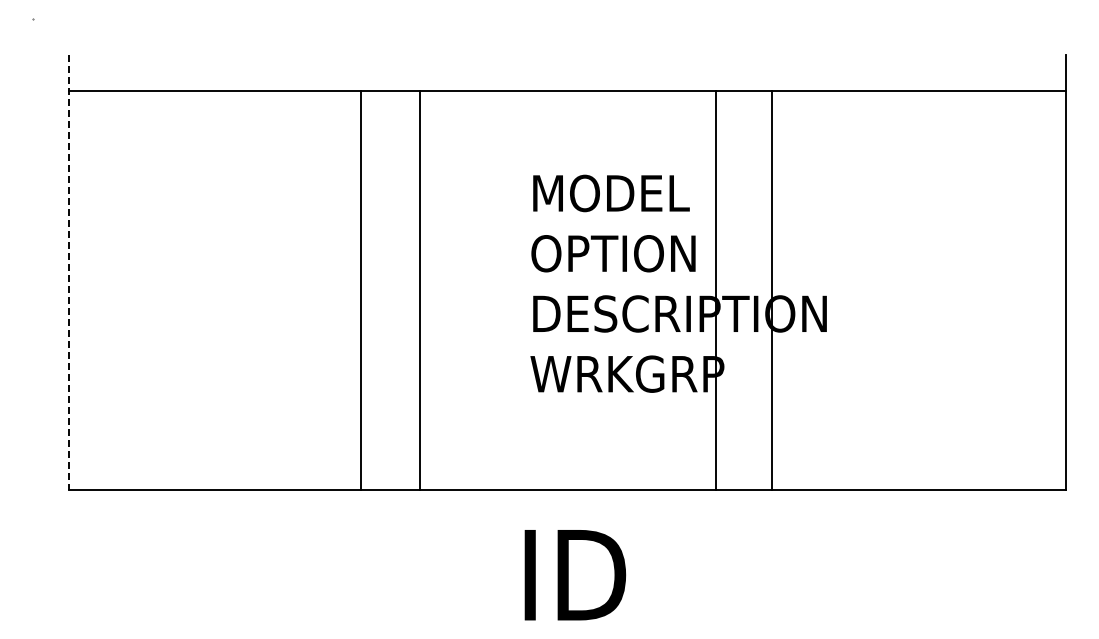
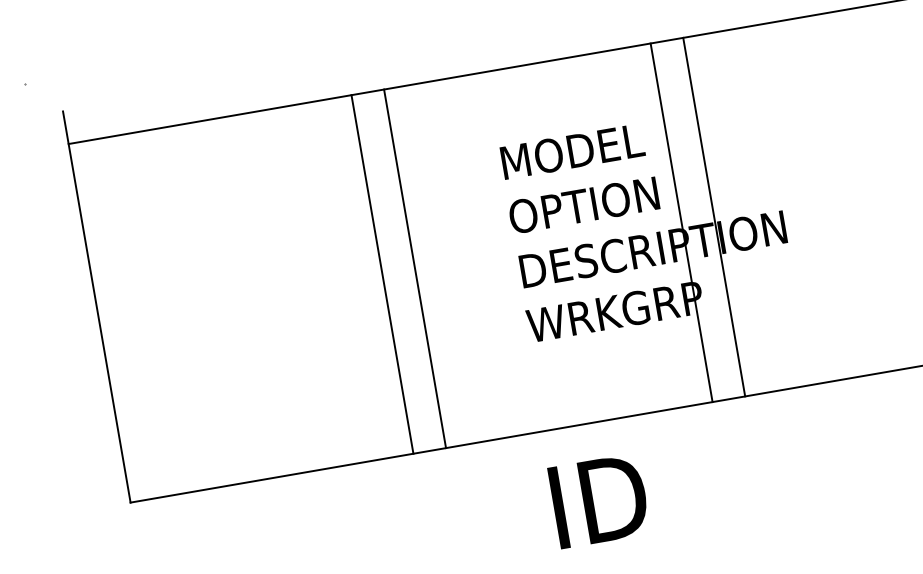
line: (69, 272) -> (97, 307), dashed -> solid
line: (361, 290) -> (382, 274), moved
line: (771, 290) -> (713, 217), moved

